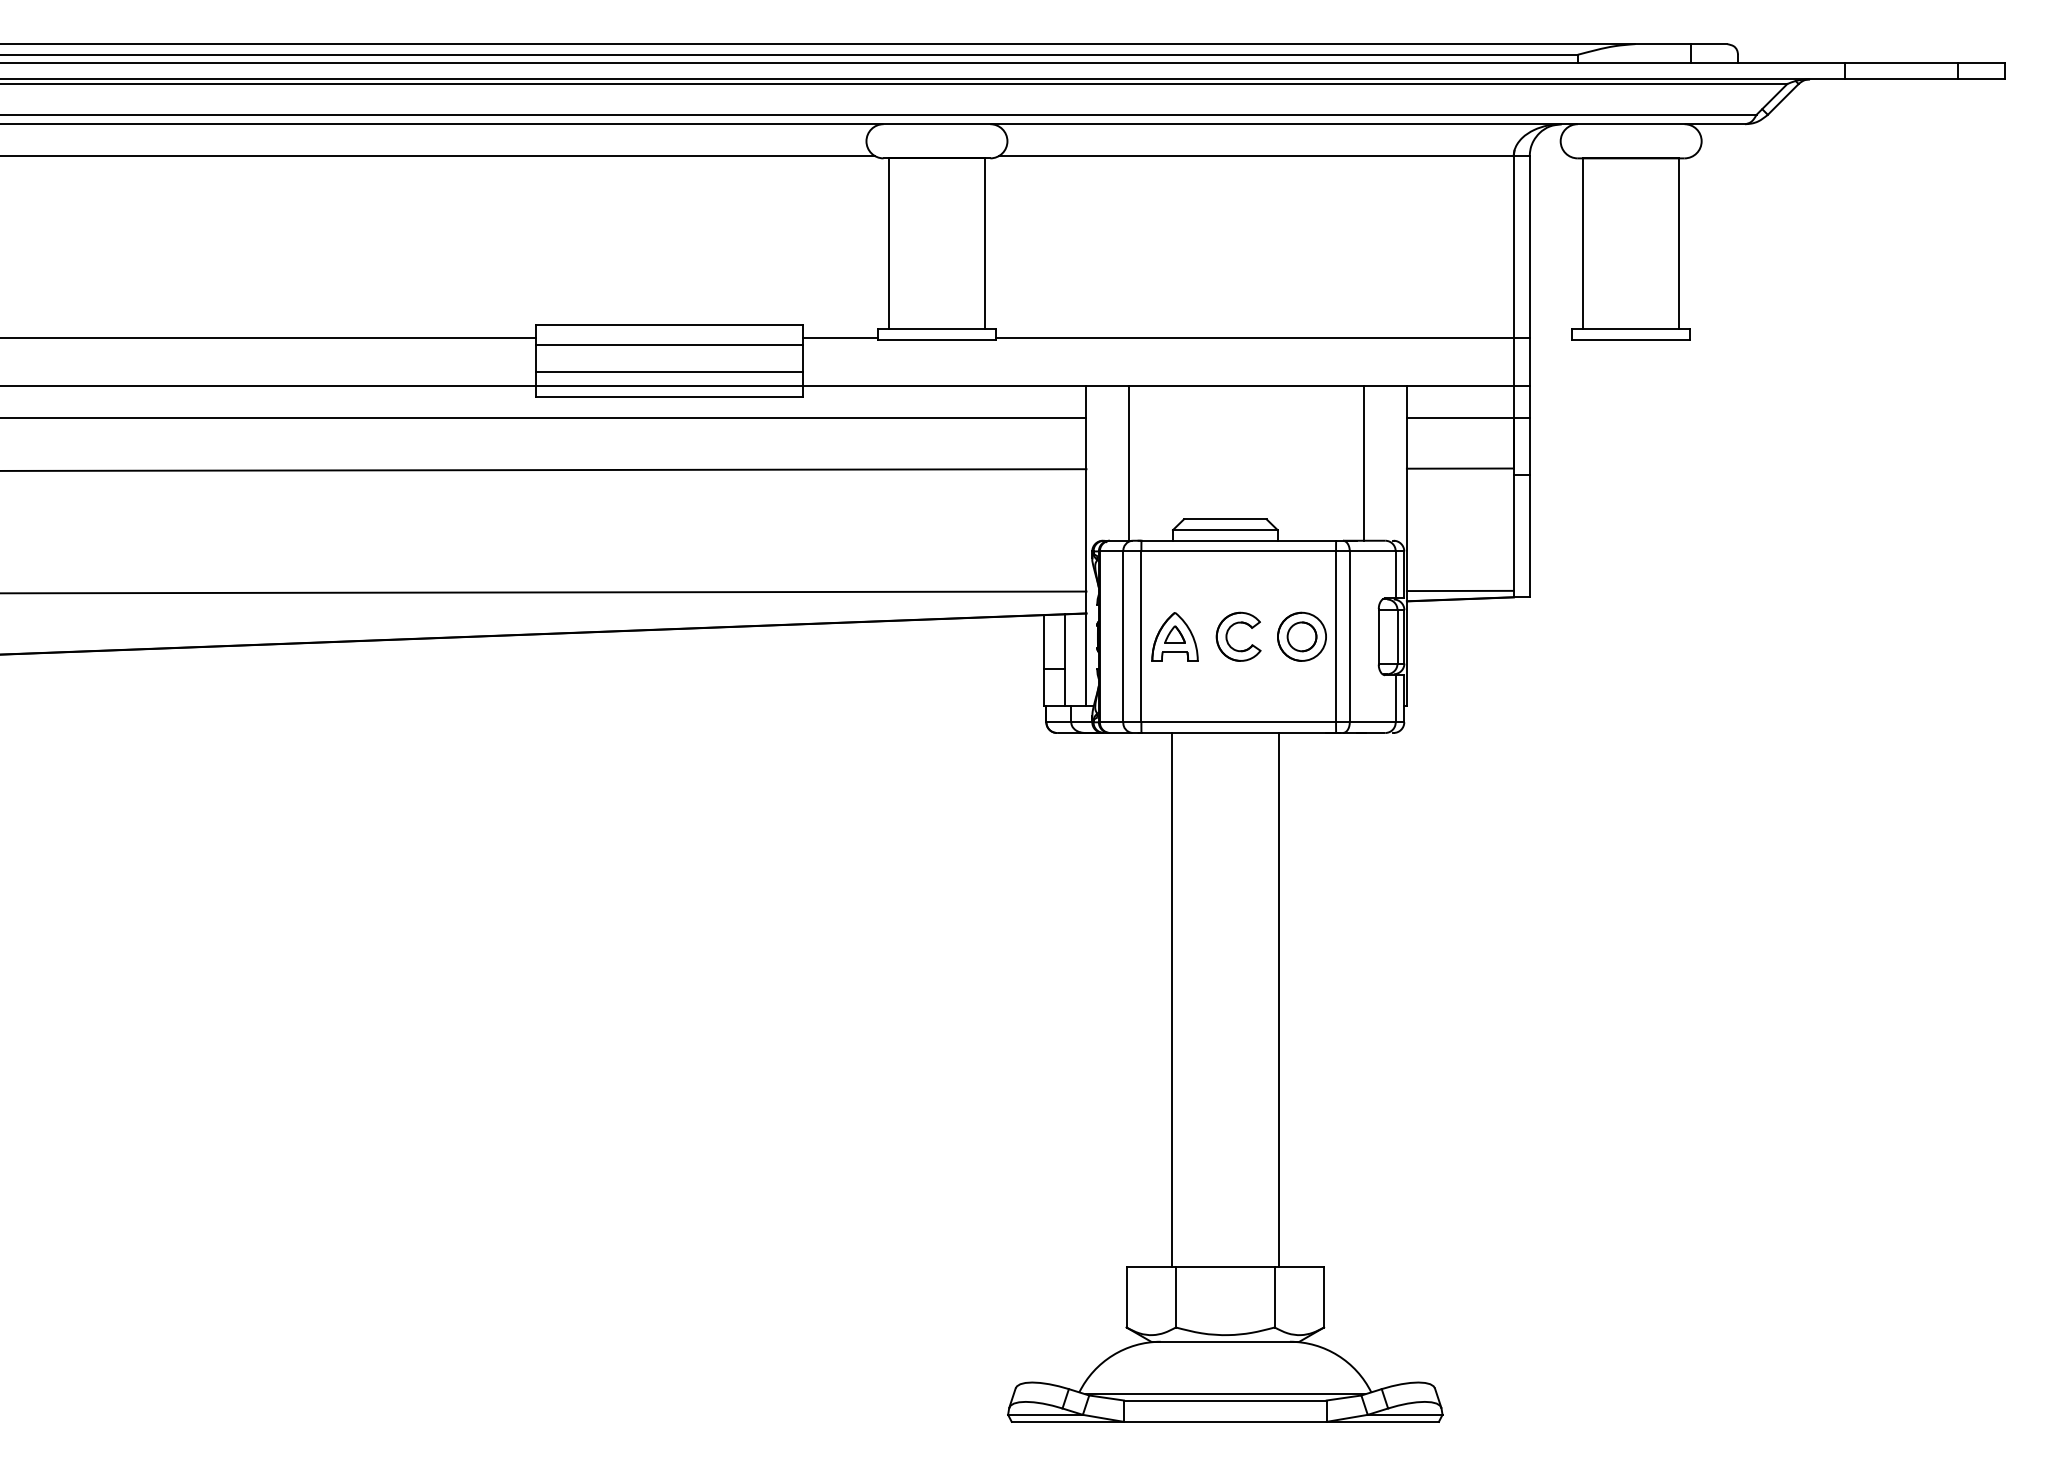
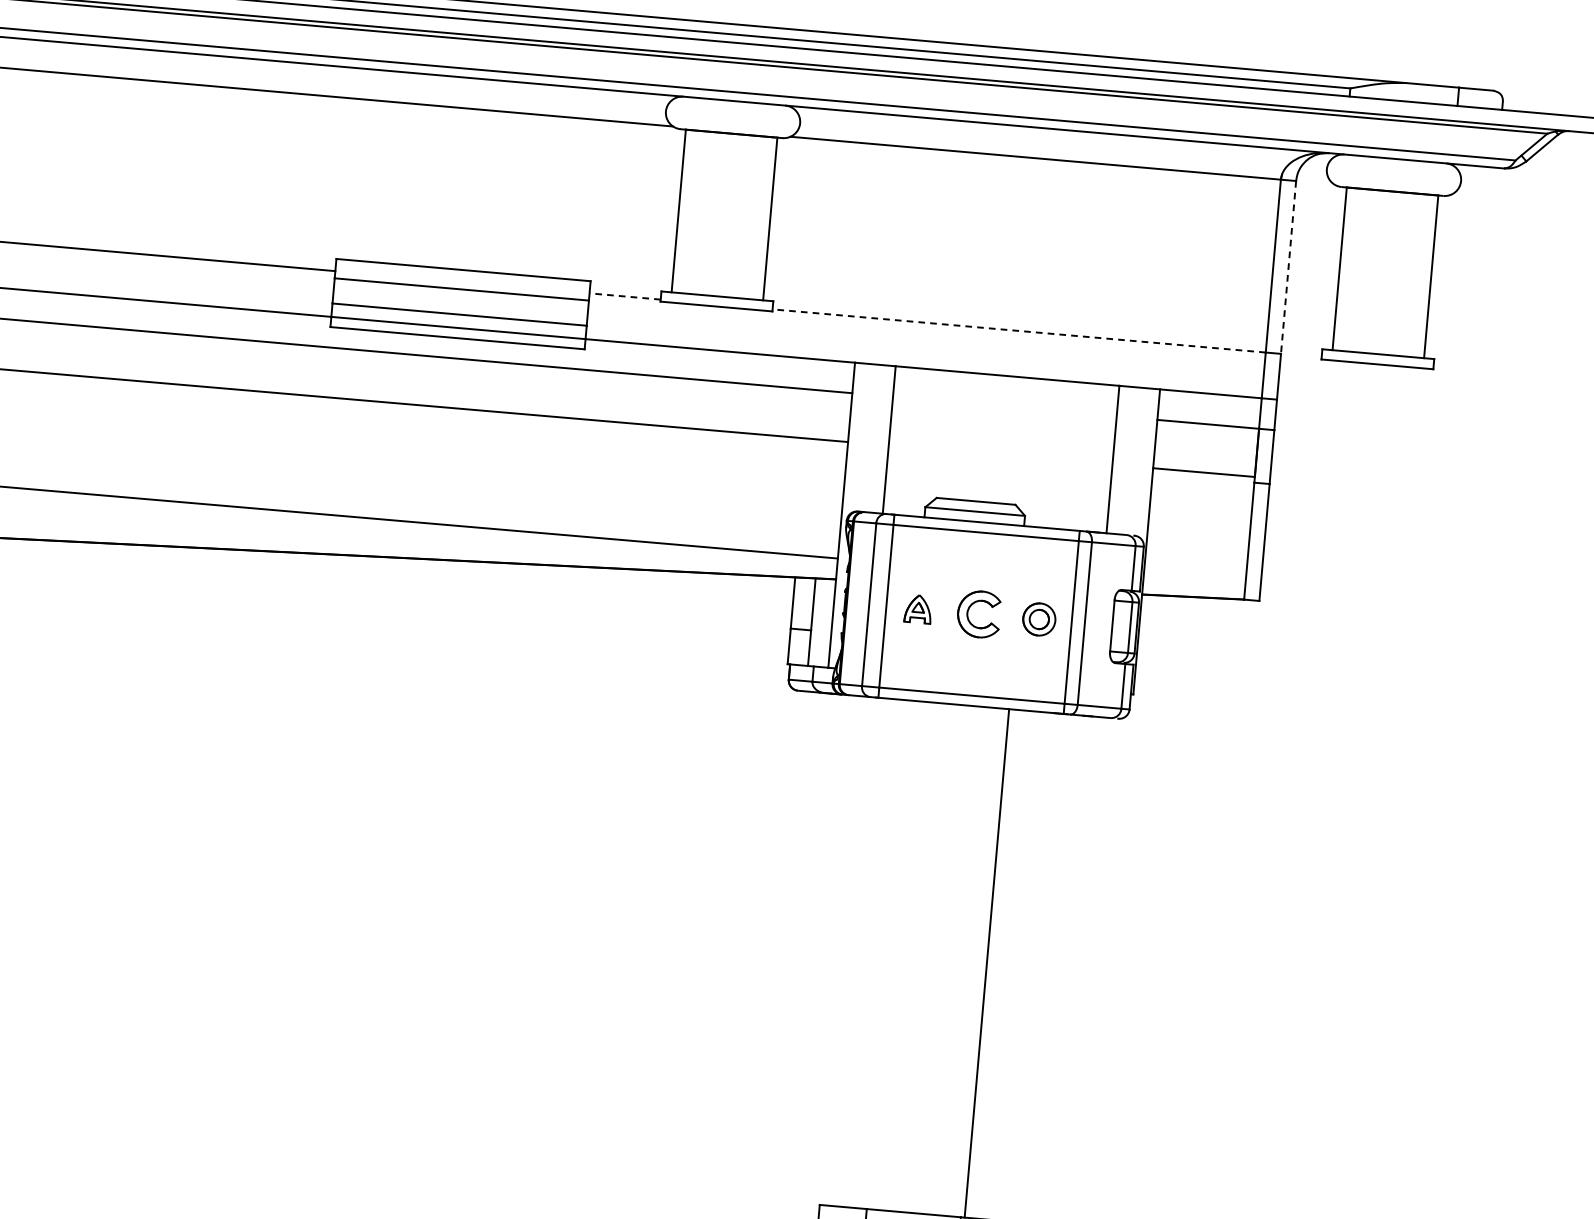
line: (1529, 247) -> (1288, 267), solid -> dashed
line: (840, 337) -> (624, 296), solid -> dashed
line: (1254, 337) -> (1019, 330), solid -> dashed
line: (1459, 590) -> (1193, 588), removed
part: (1174, 636) -> (917, 608), size x0.6
part: (1301, 636) -> (1038, 619), size x0.7
line: (1171, 1000) -> (884, 954), removed

